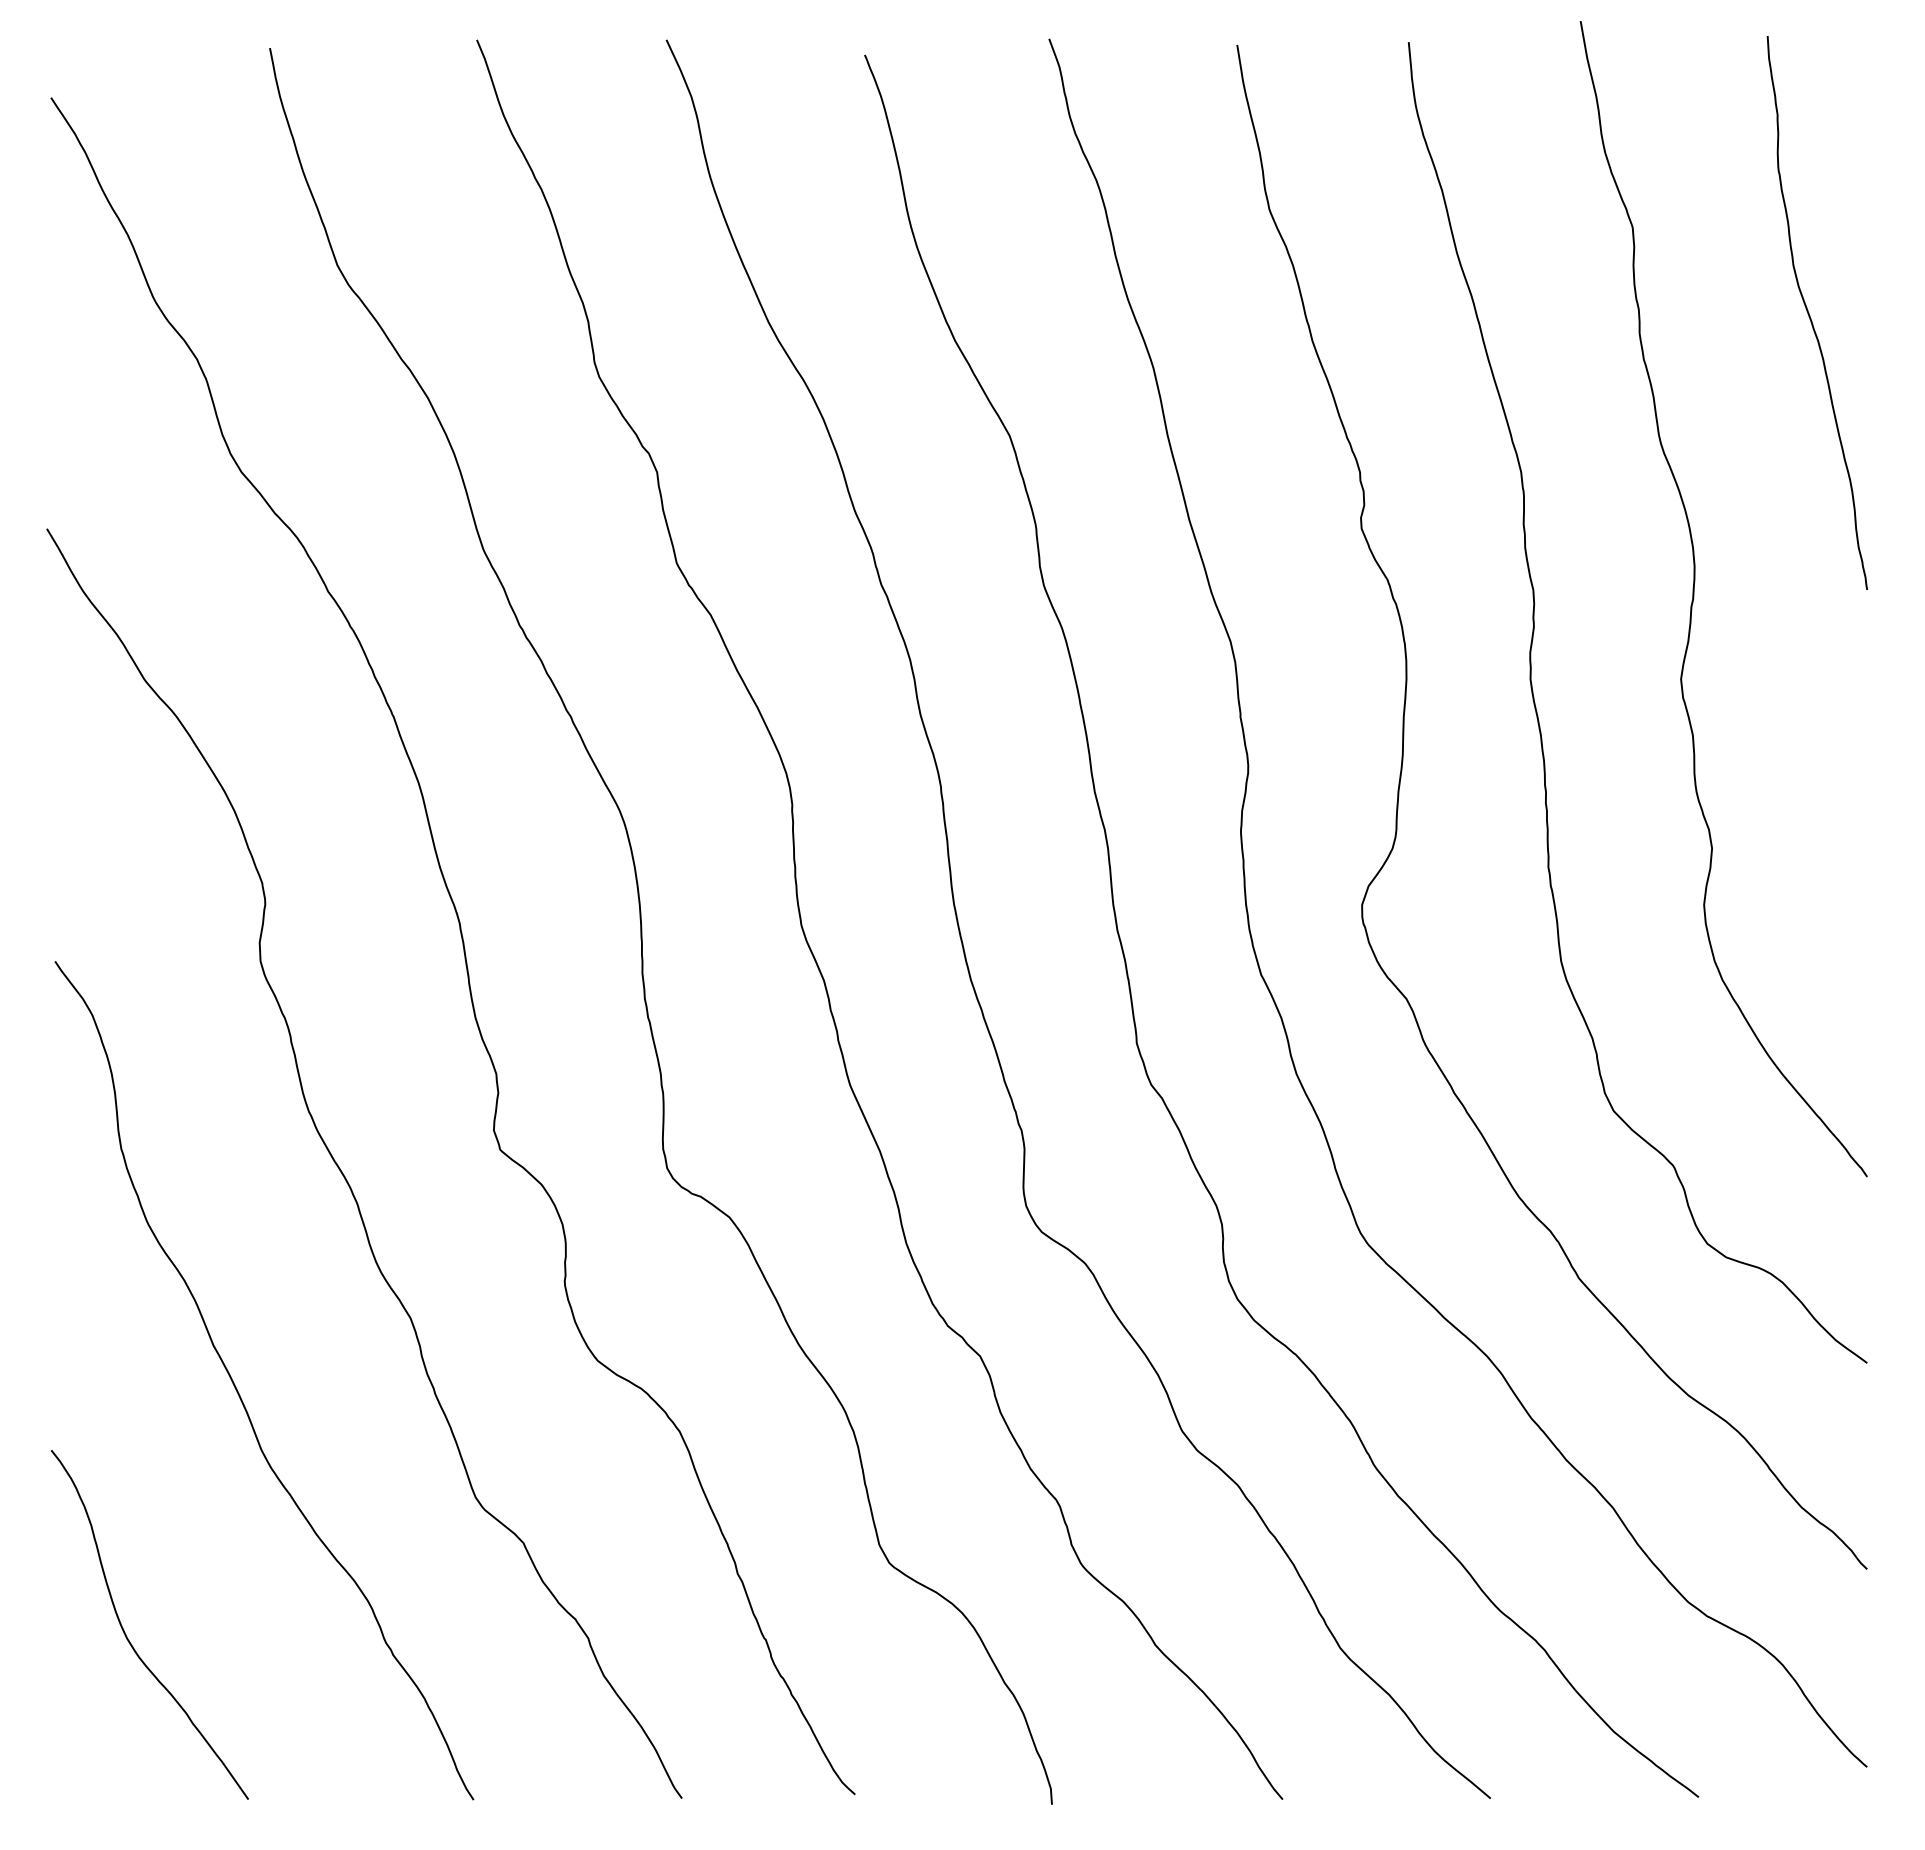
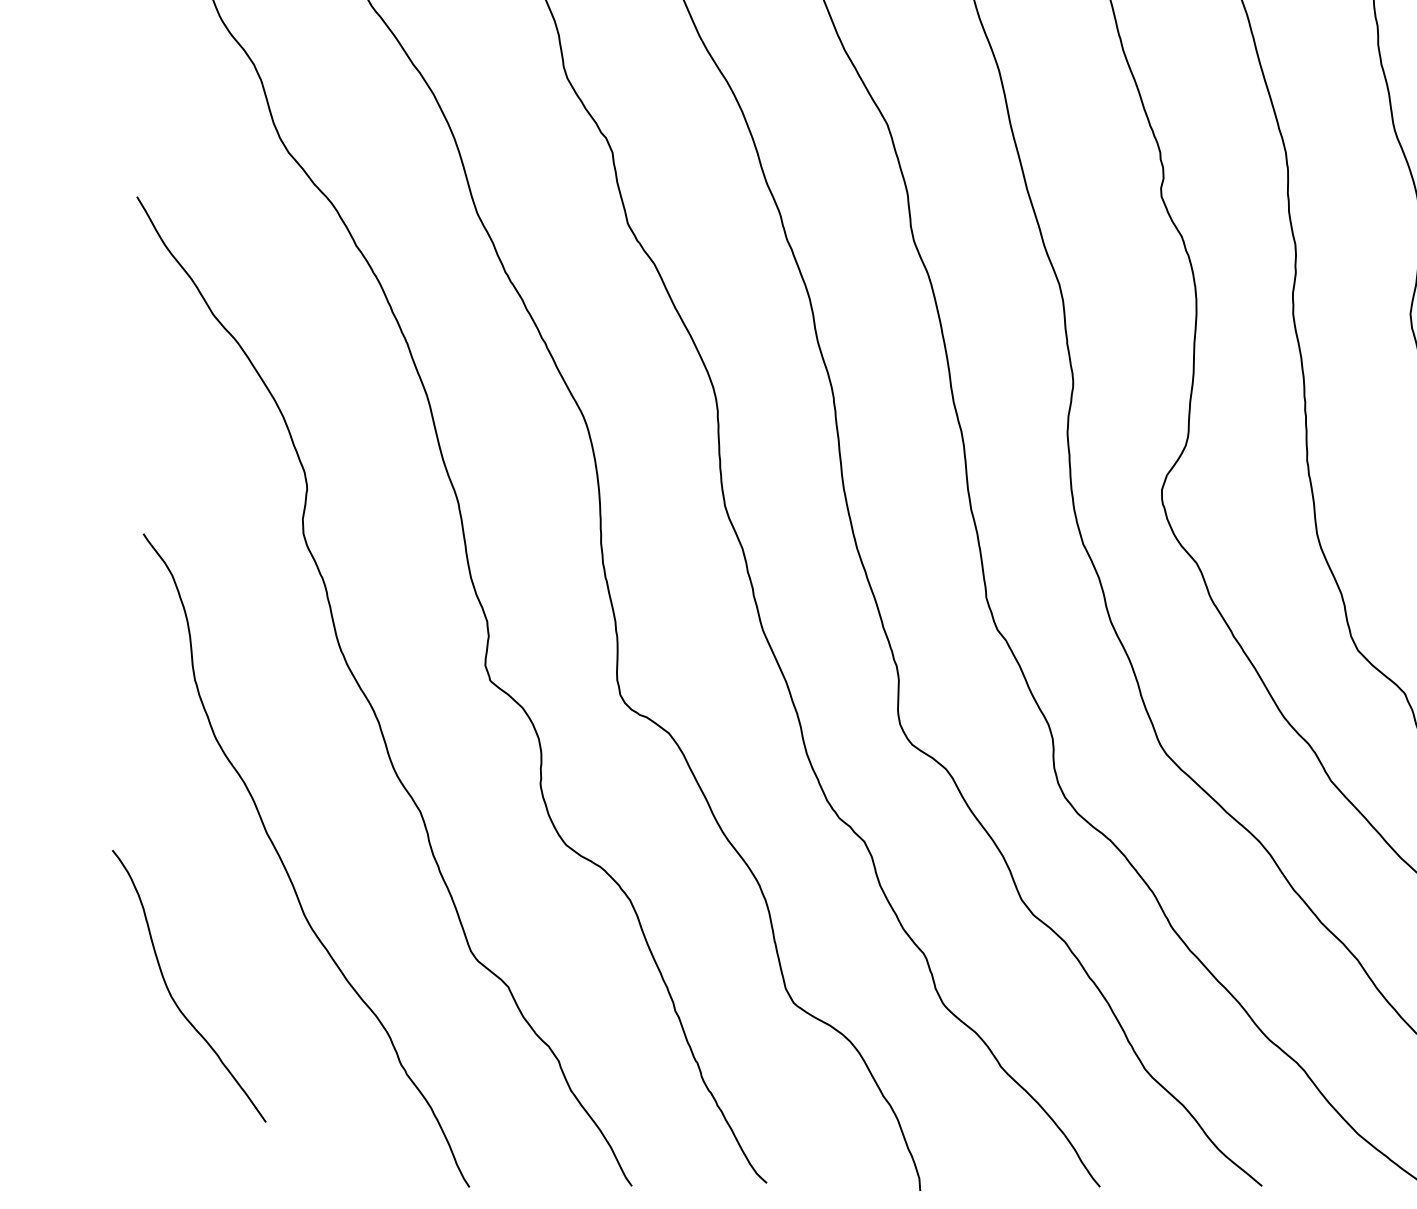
curve: (127, 1636) -> (171, 995), moved

